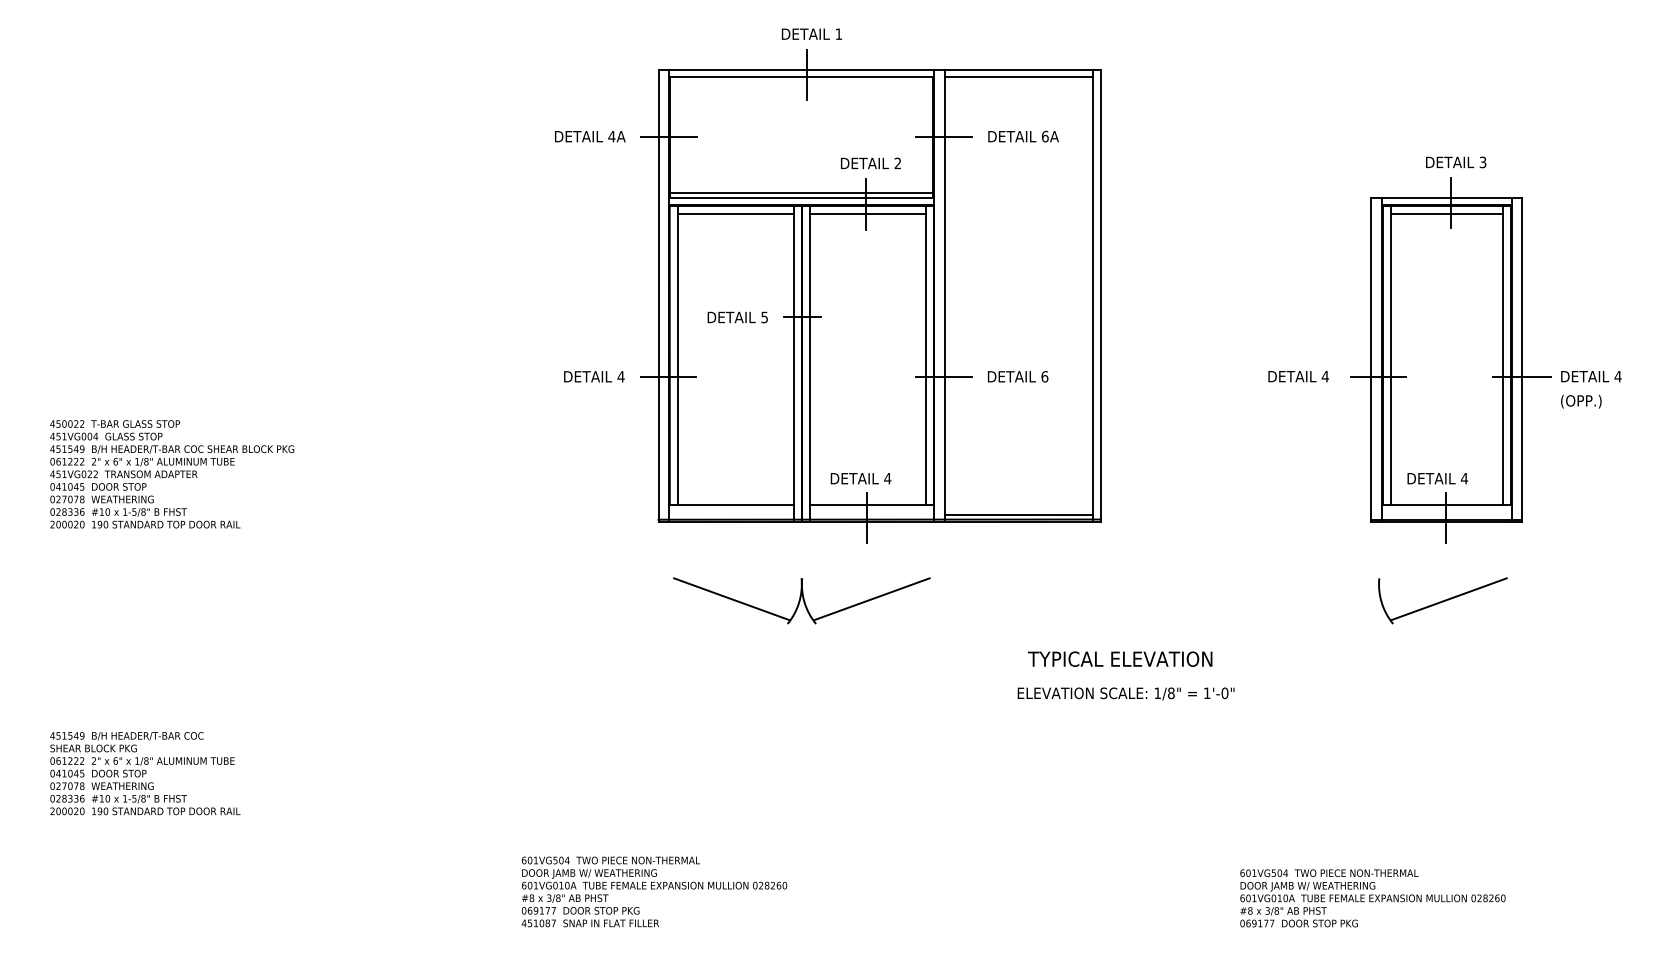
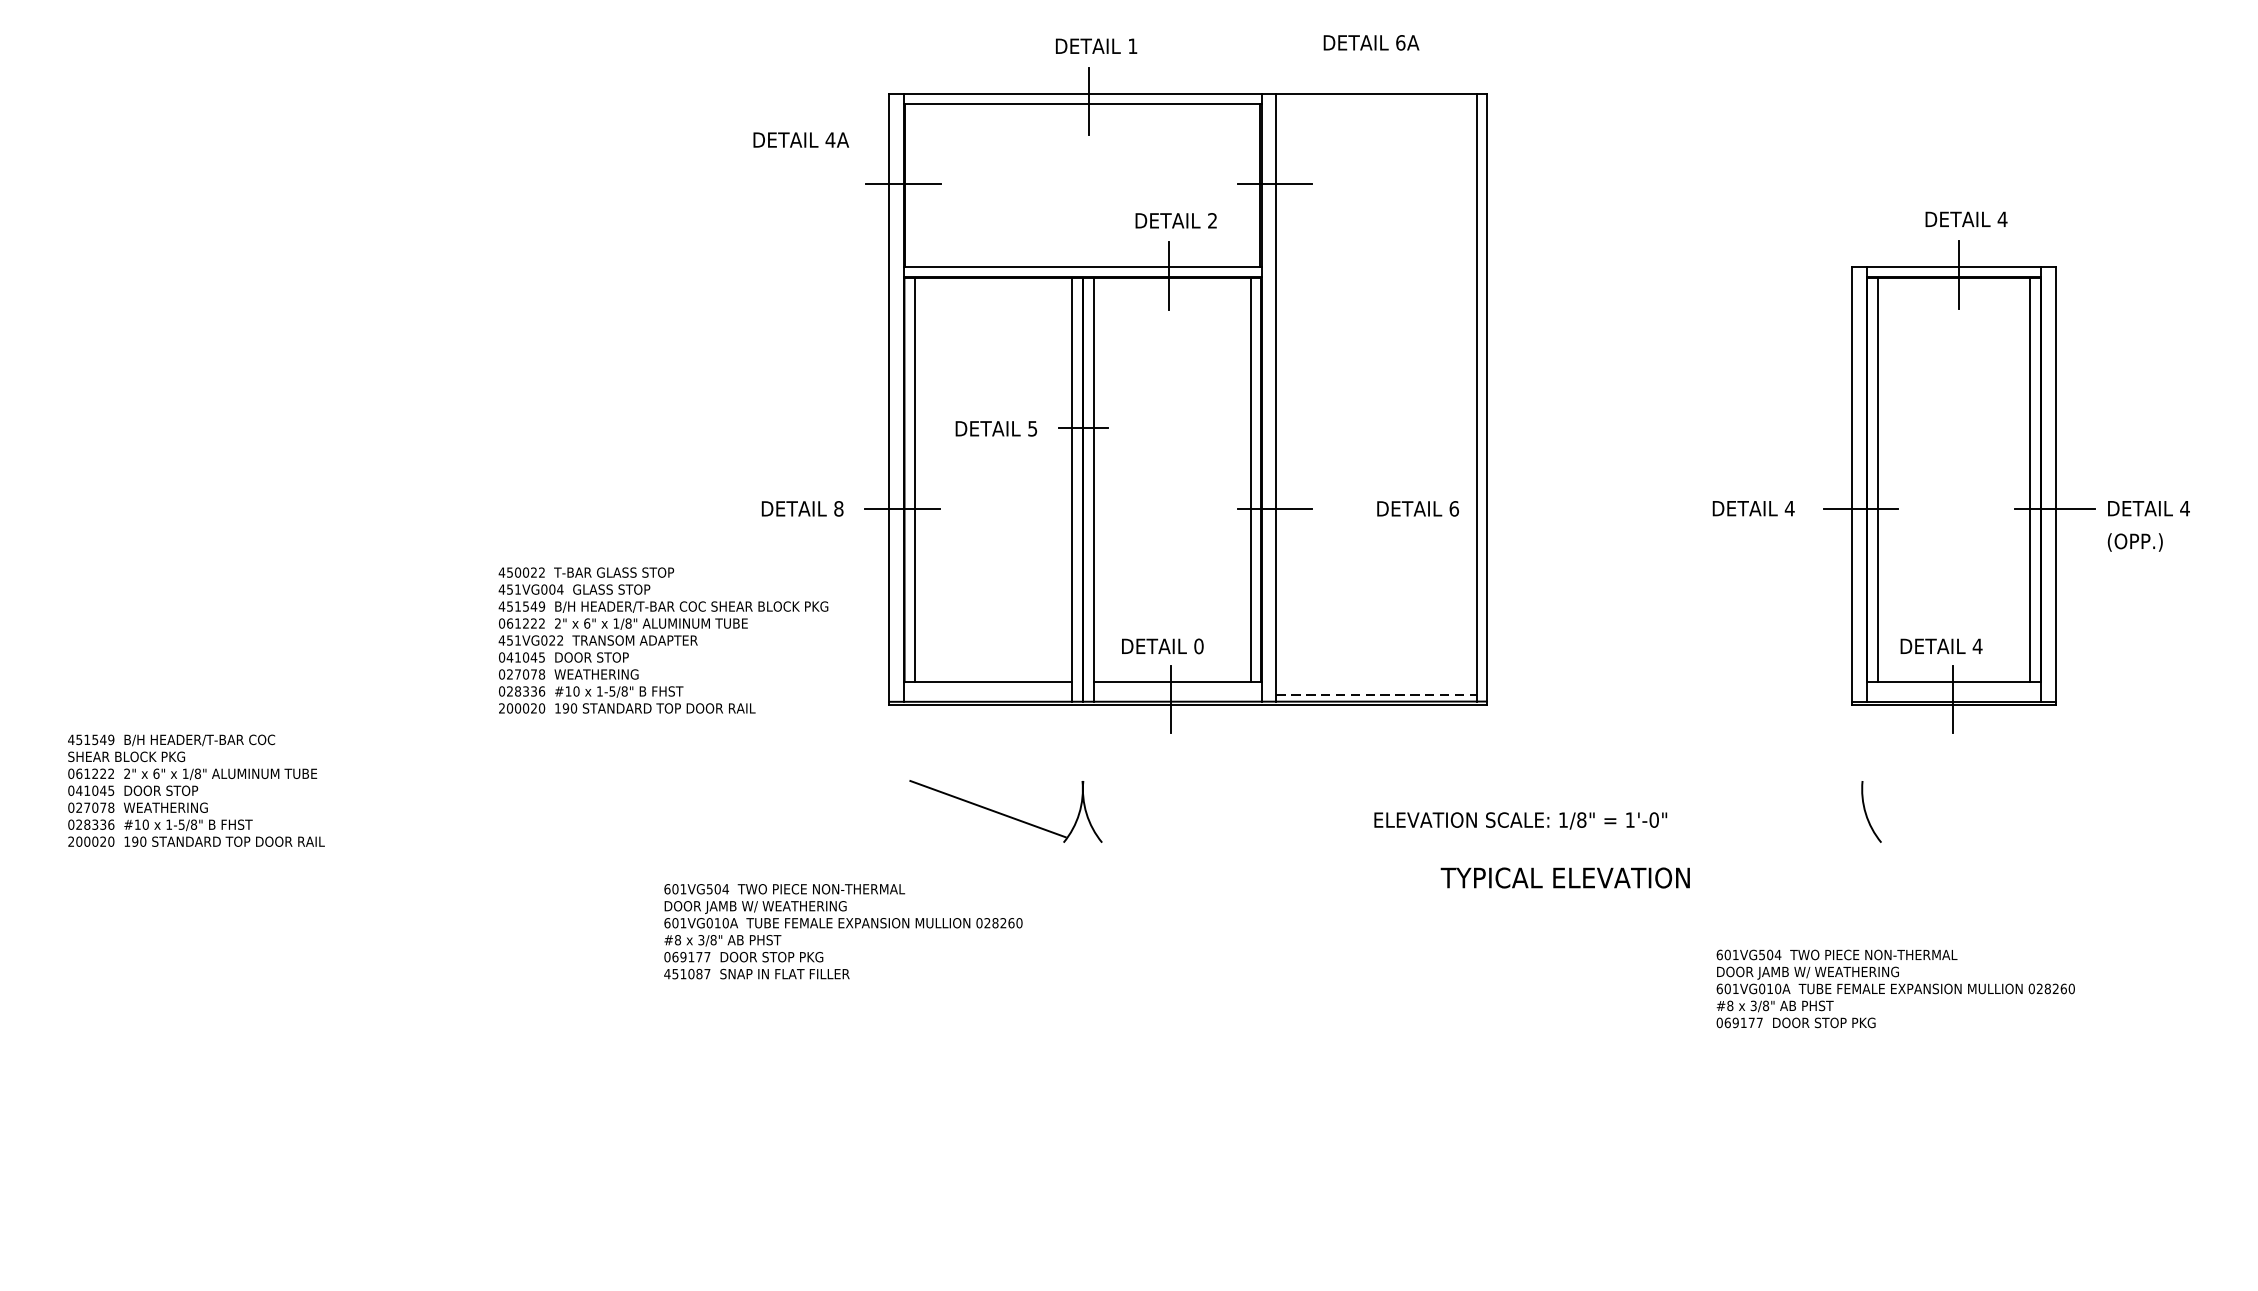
line: (1019, 77) -> (1376, 104), removed
text: (590, 136) -> (801, 139), moved
text: (1023, 136) -> (1371, 42), moved
text: (1482, 162) -> (2001, 219), 3 -> 4
line: (801, 192) -> (1082, 260), removed
line: (735, 214) -> (993, 289), removed
line: (867, 214) -> (1171, 289), removed
line: (1446, 214) -> (1953, 289), removed
text: (620, 376) -> (838, 508), 4 -> 8
text: (1017, 376) -> (1417, 508), moved
text: (172, 474) -> (663, 640), moved
text: (887, 478) -> (1198, 646), 4 -> 0
line: (1019, 514) -> (1376, 694), solid -> dashed
line: (871, 599) -> (1176, 809), removed
line: (1448, 599) -> (1955, 809), removed
text: (1120, 658) -> (1565, 877), moved
text: (1125, 693) -> (1519, 820), moved
text: (145, 773) -> (196, 790), moved
text: (654, 891) -> (843, 931), moved
text: (1372, 898) -> (1895, 989), moved

